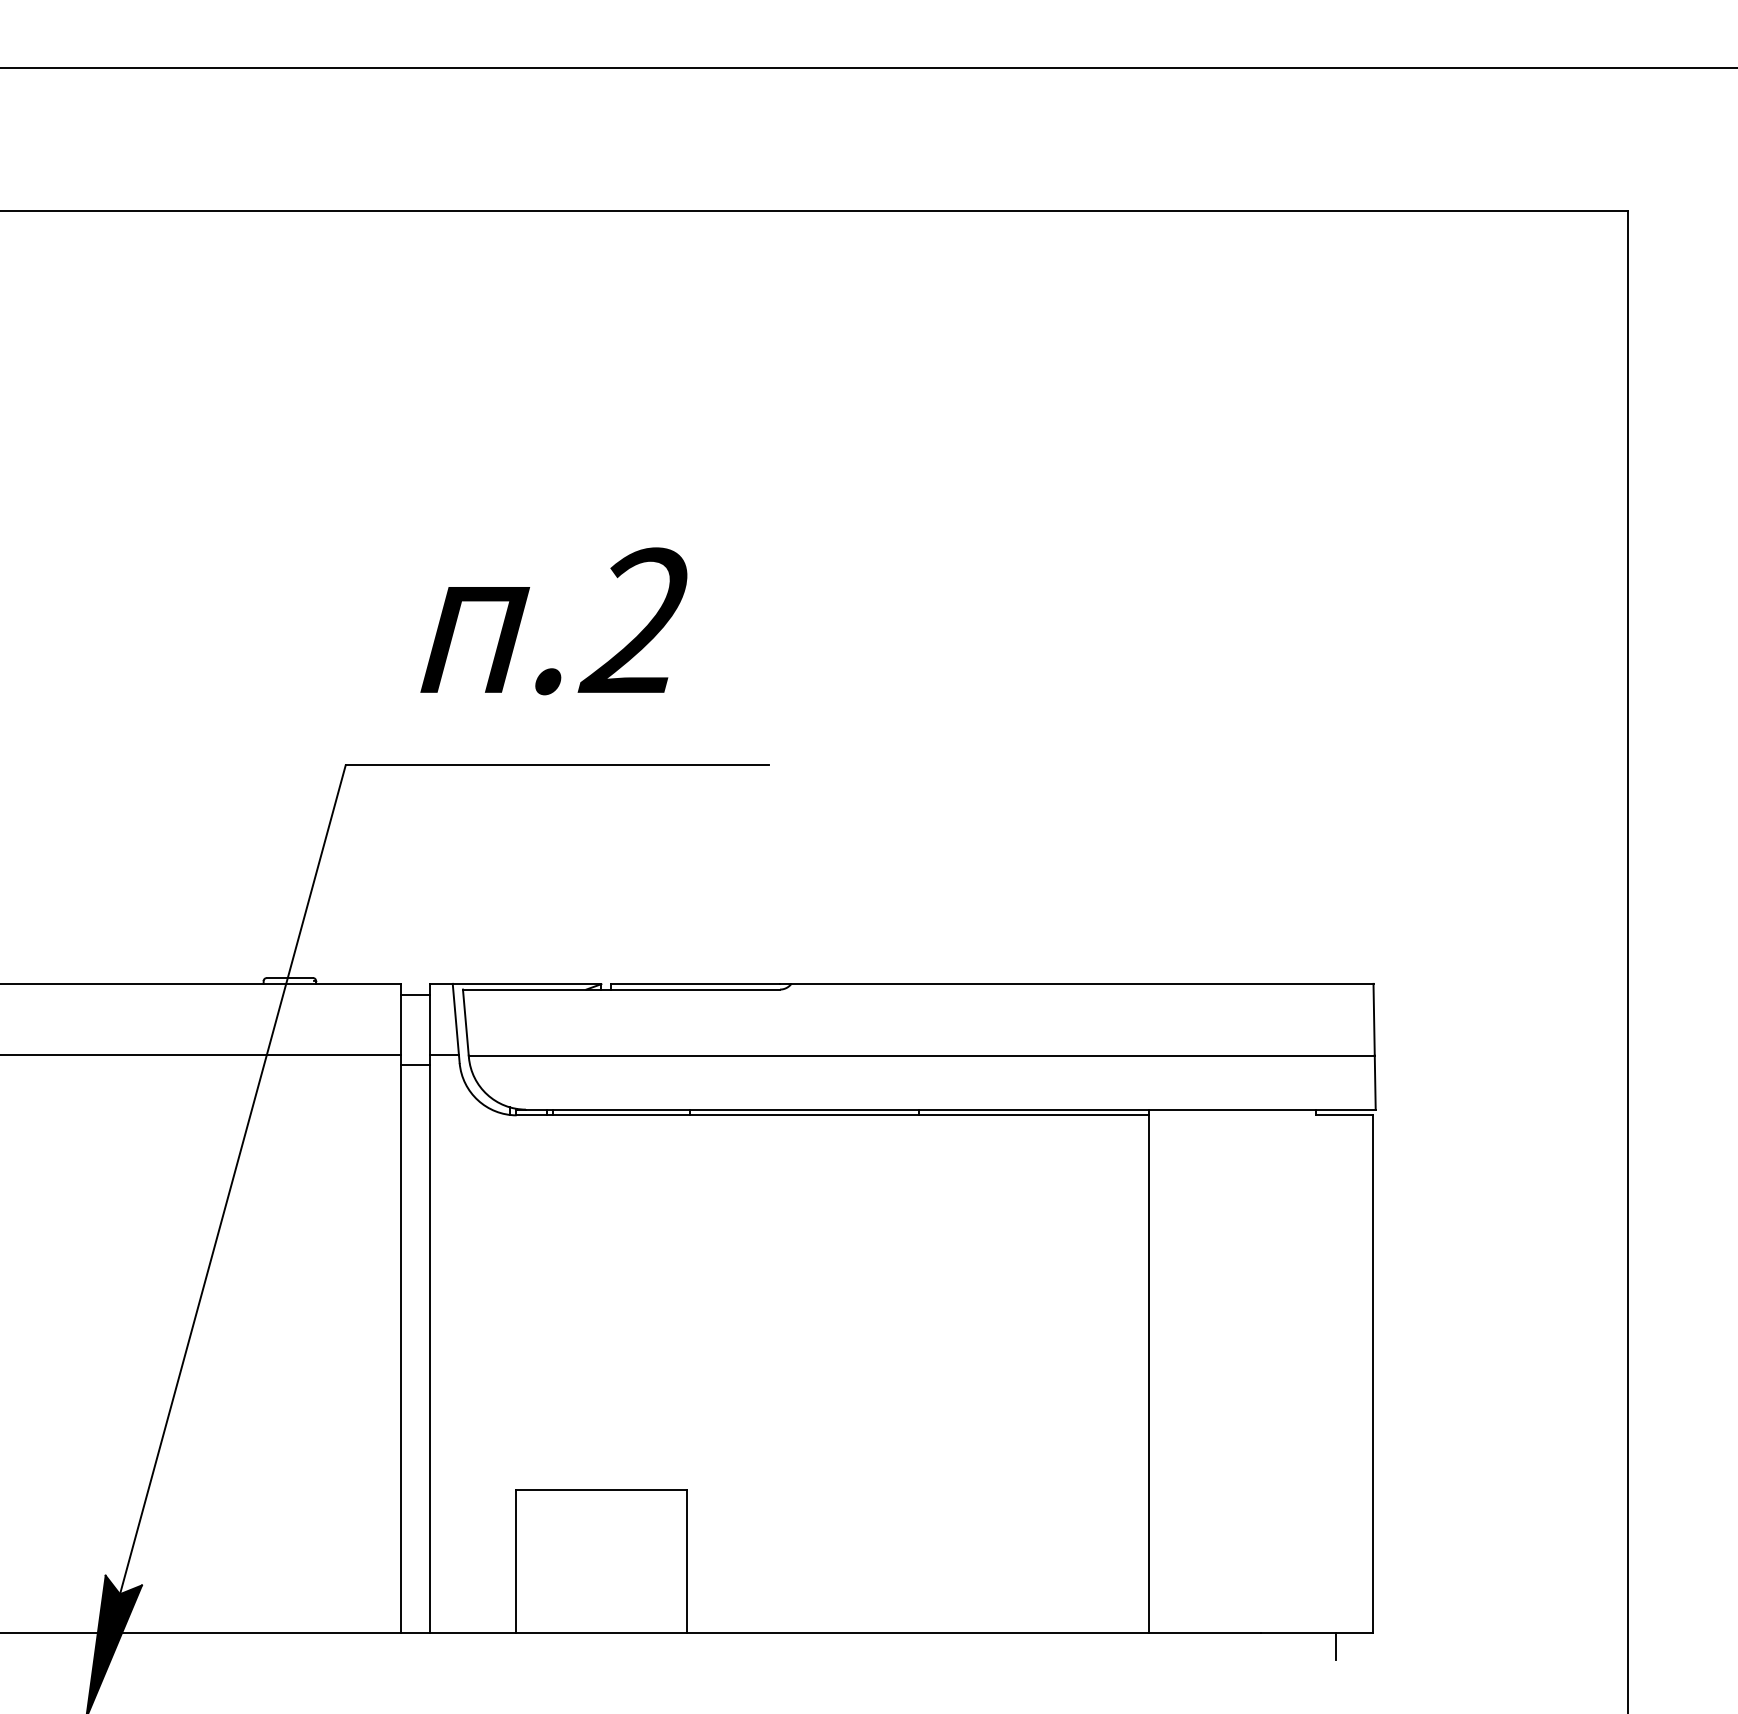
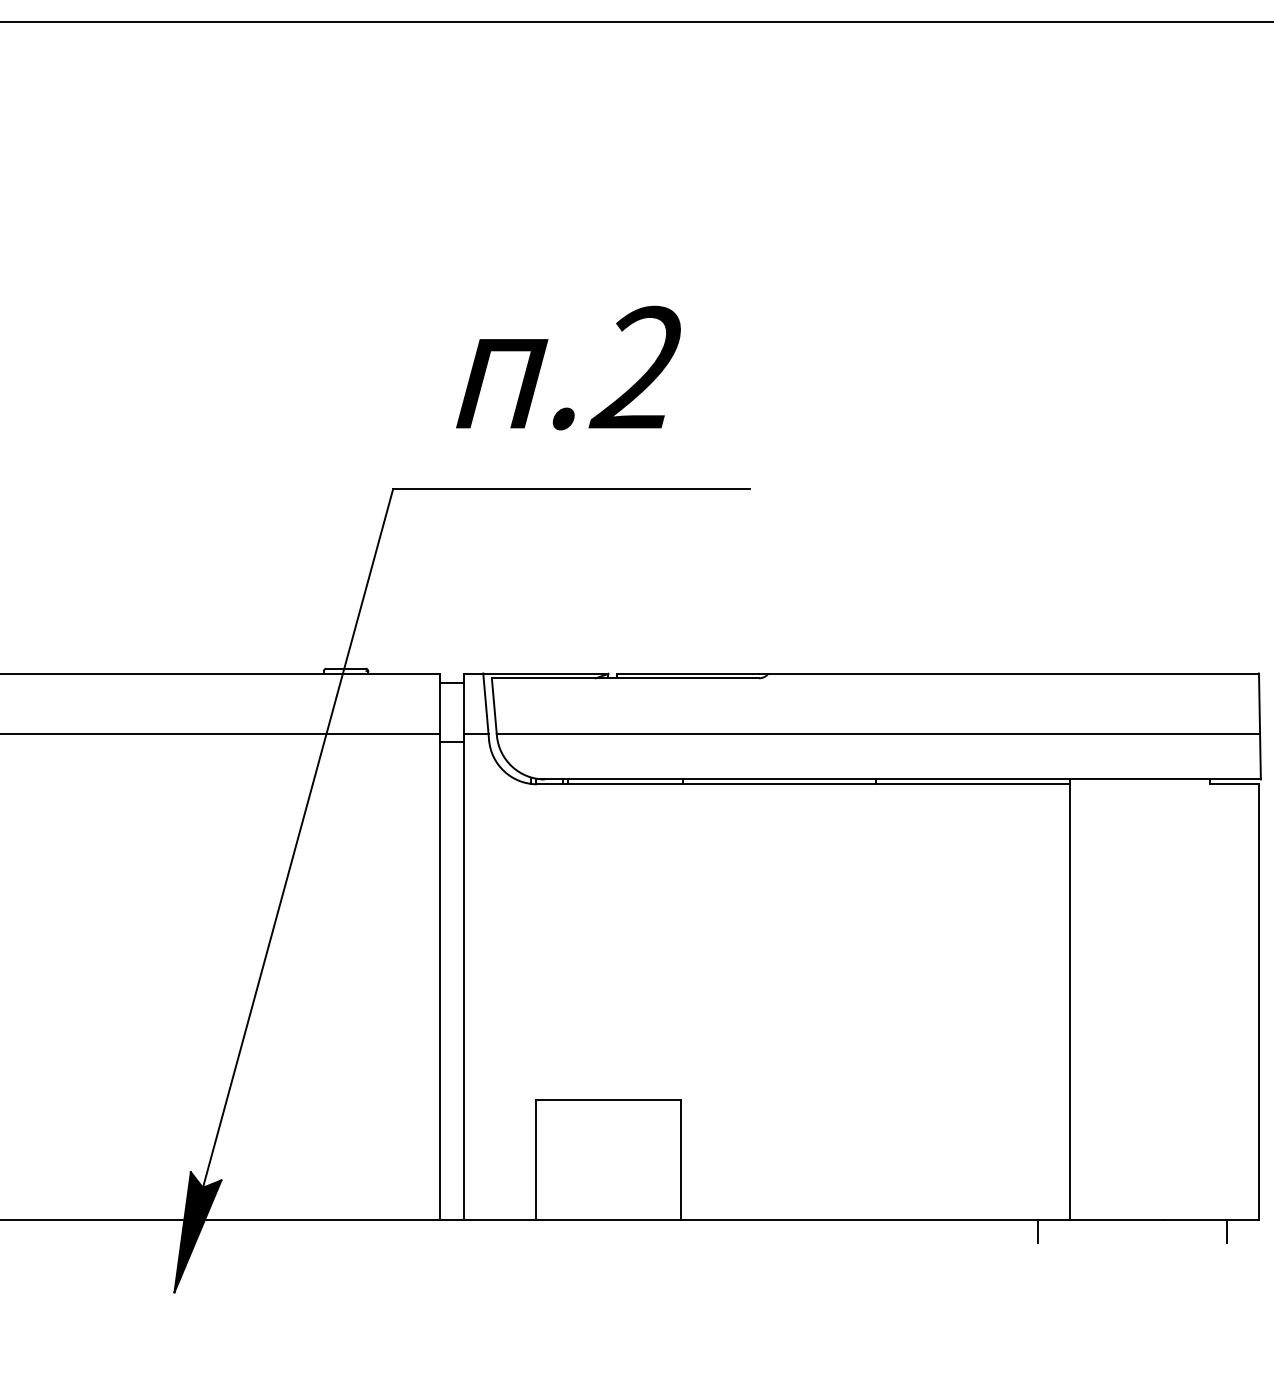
line: (1111, 1645) -> (1038, 1230), added

